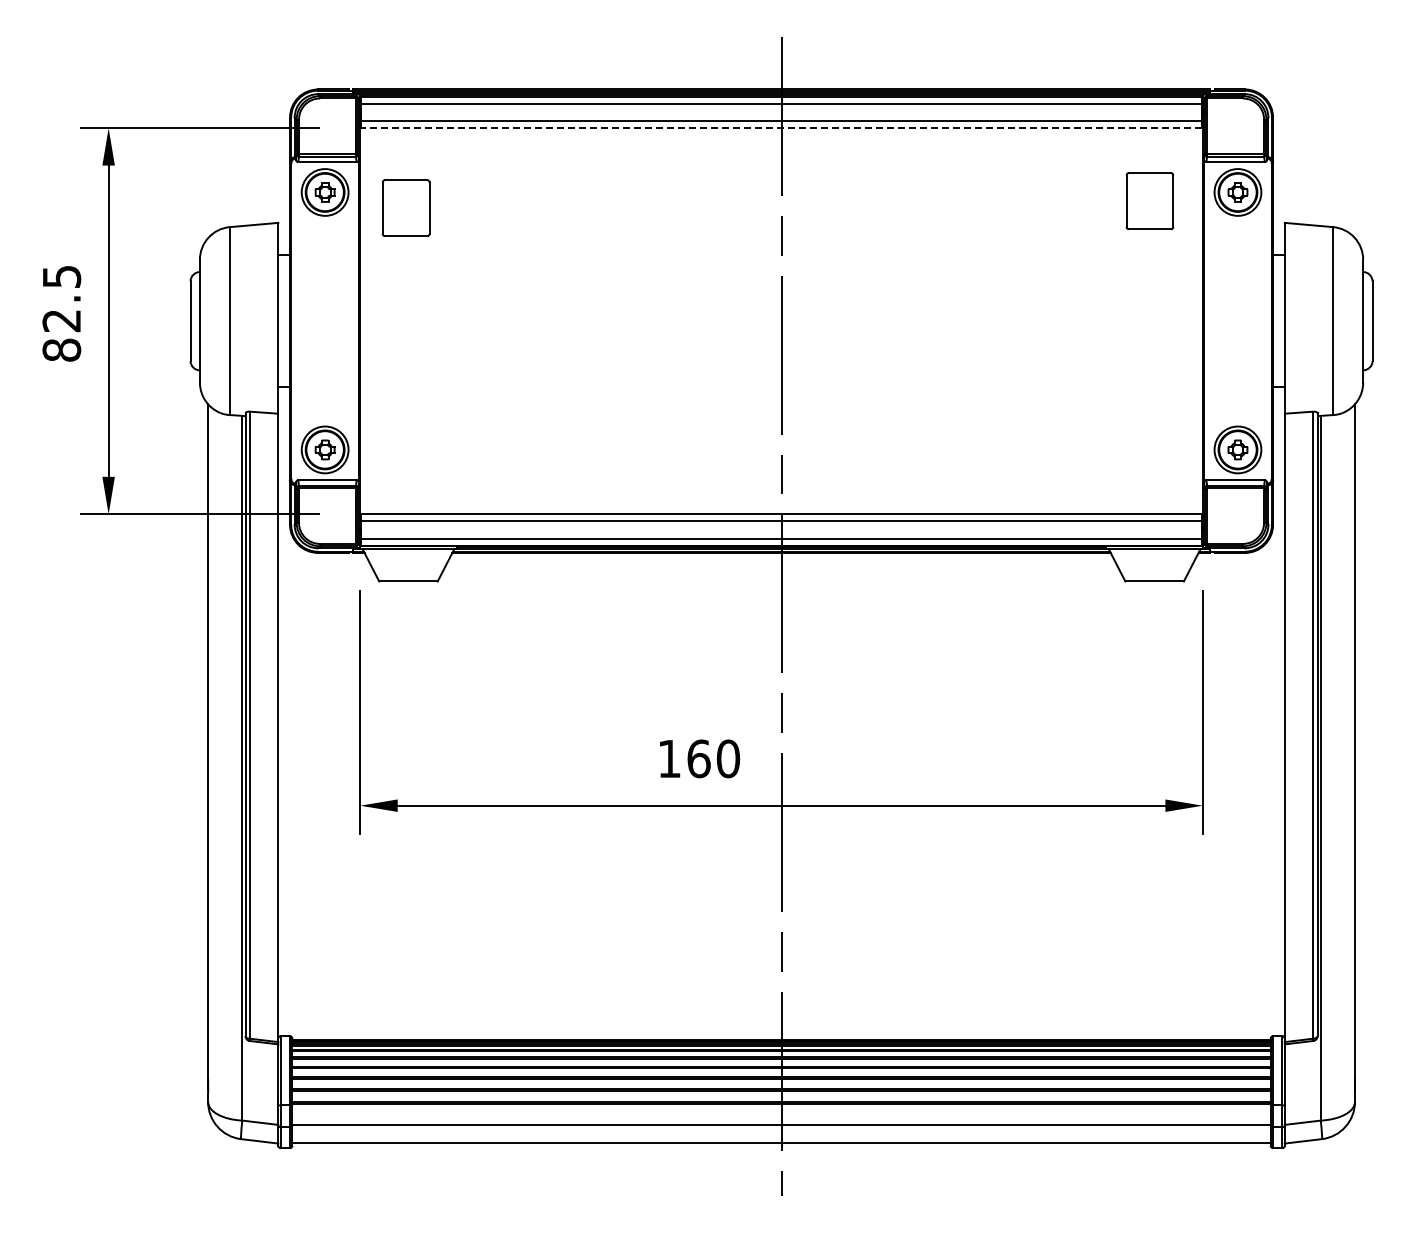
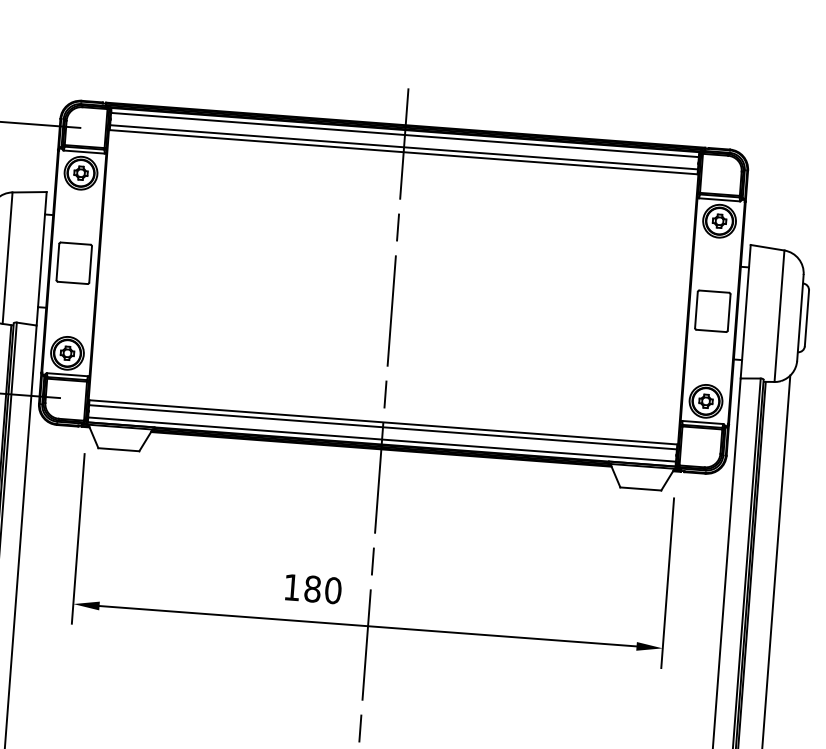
line: (781, 128) -> (403, 152), dashed -> solid
part: (1149, 201) -> (712, 311), moved
part: (405, 208) -> (73, 263), moved
text: (698, 758) -> (312, 588), 160 -> 180

